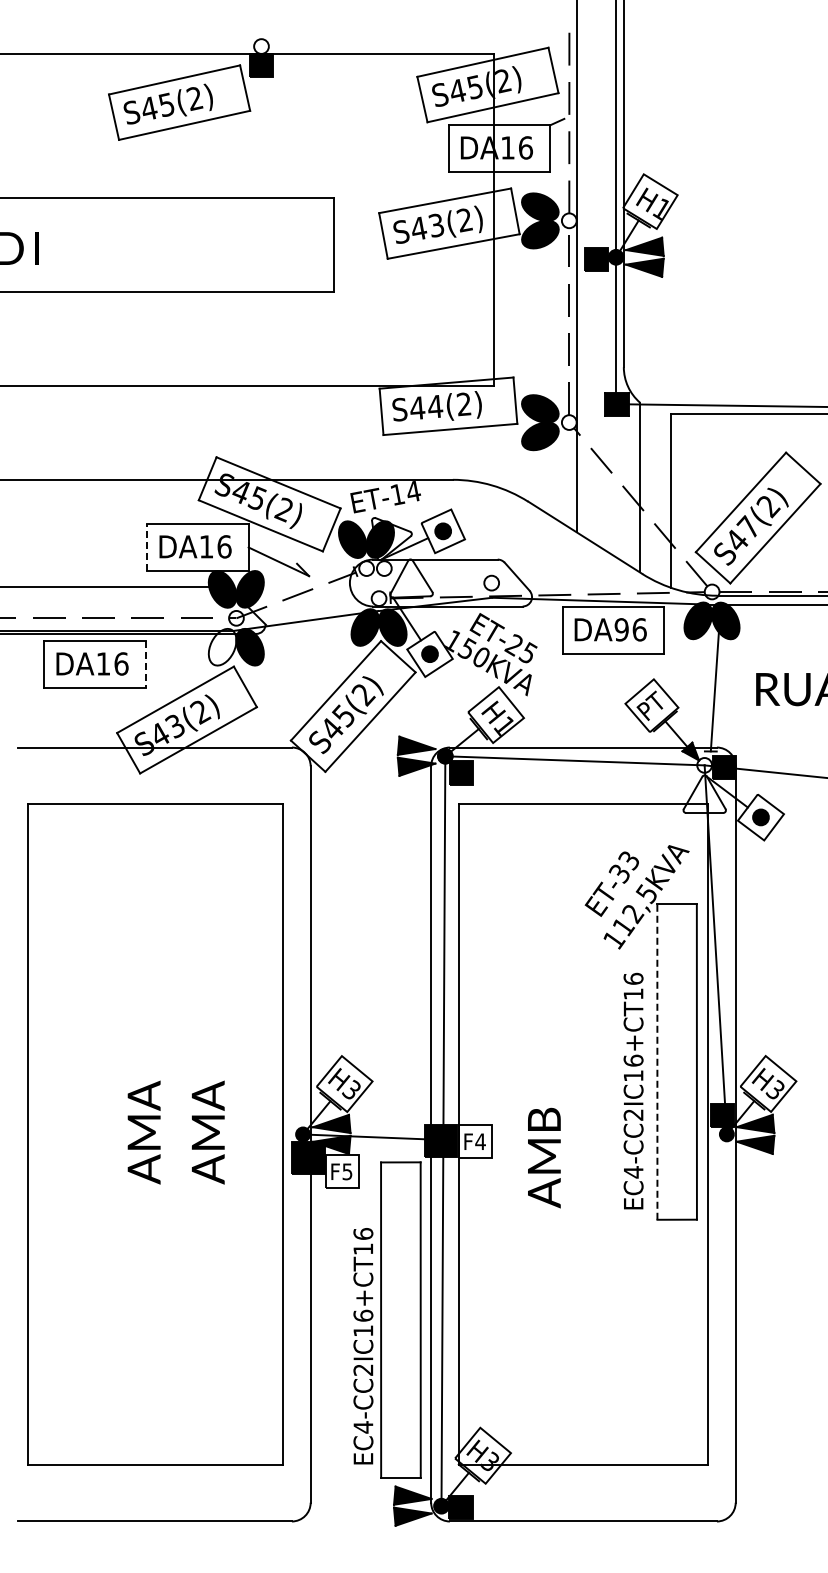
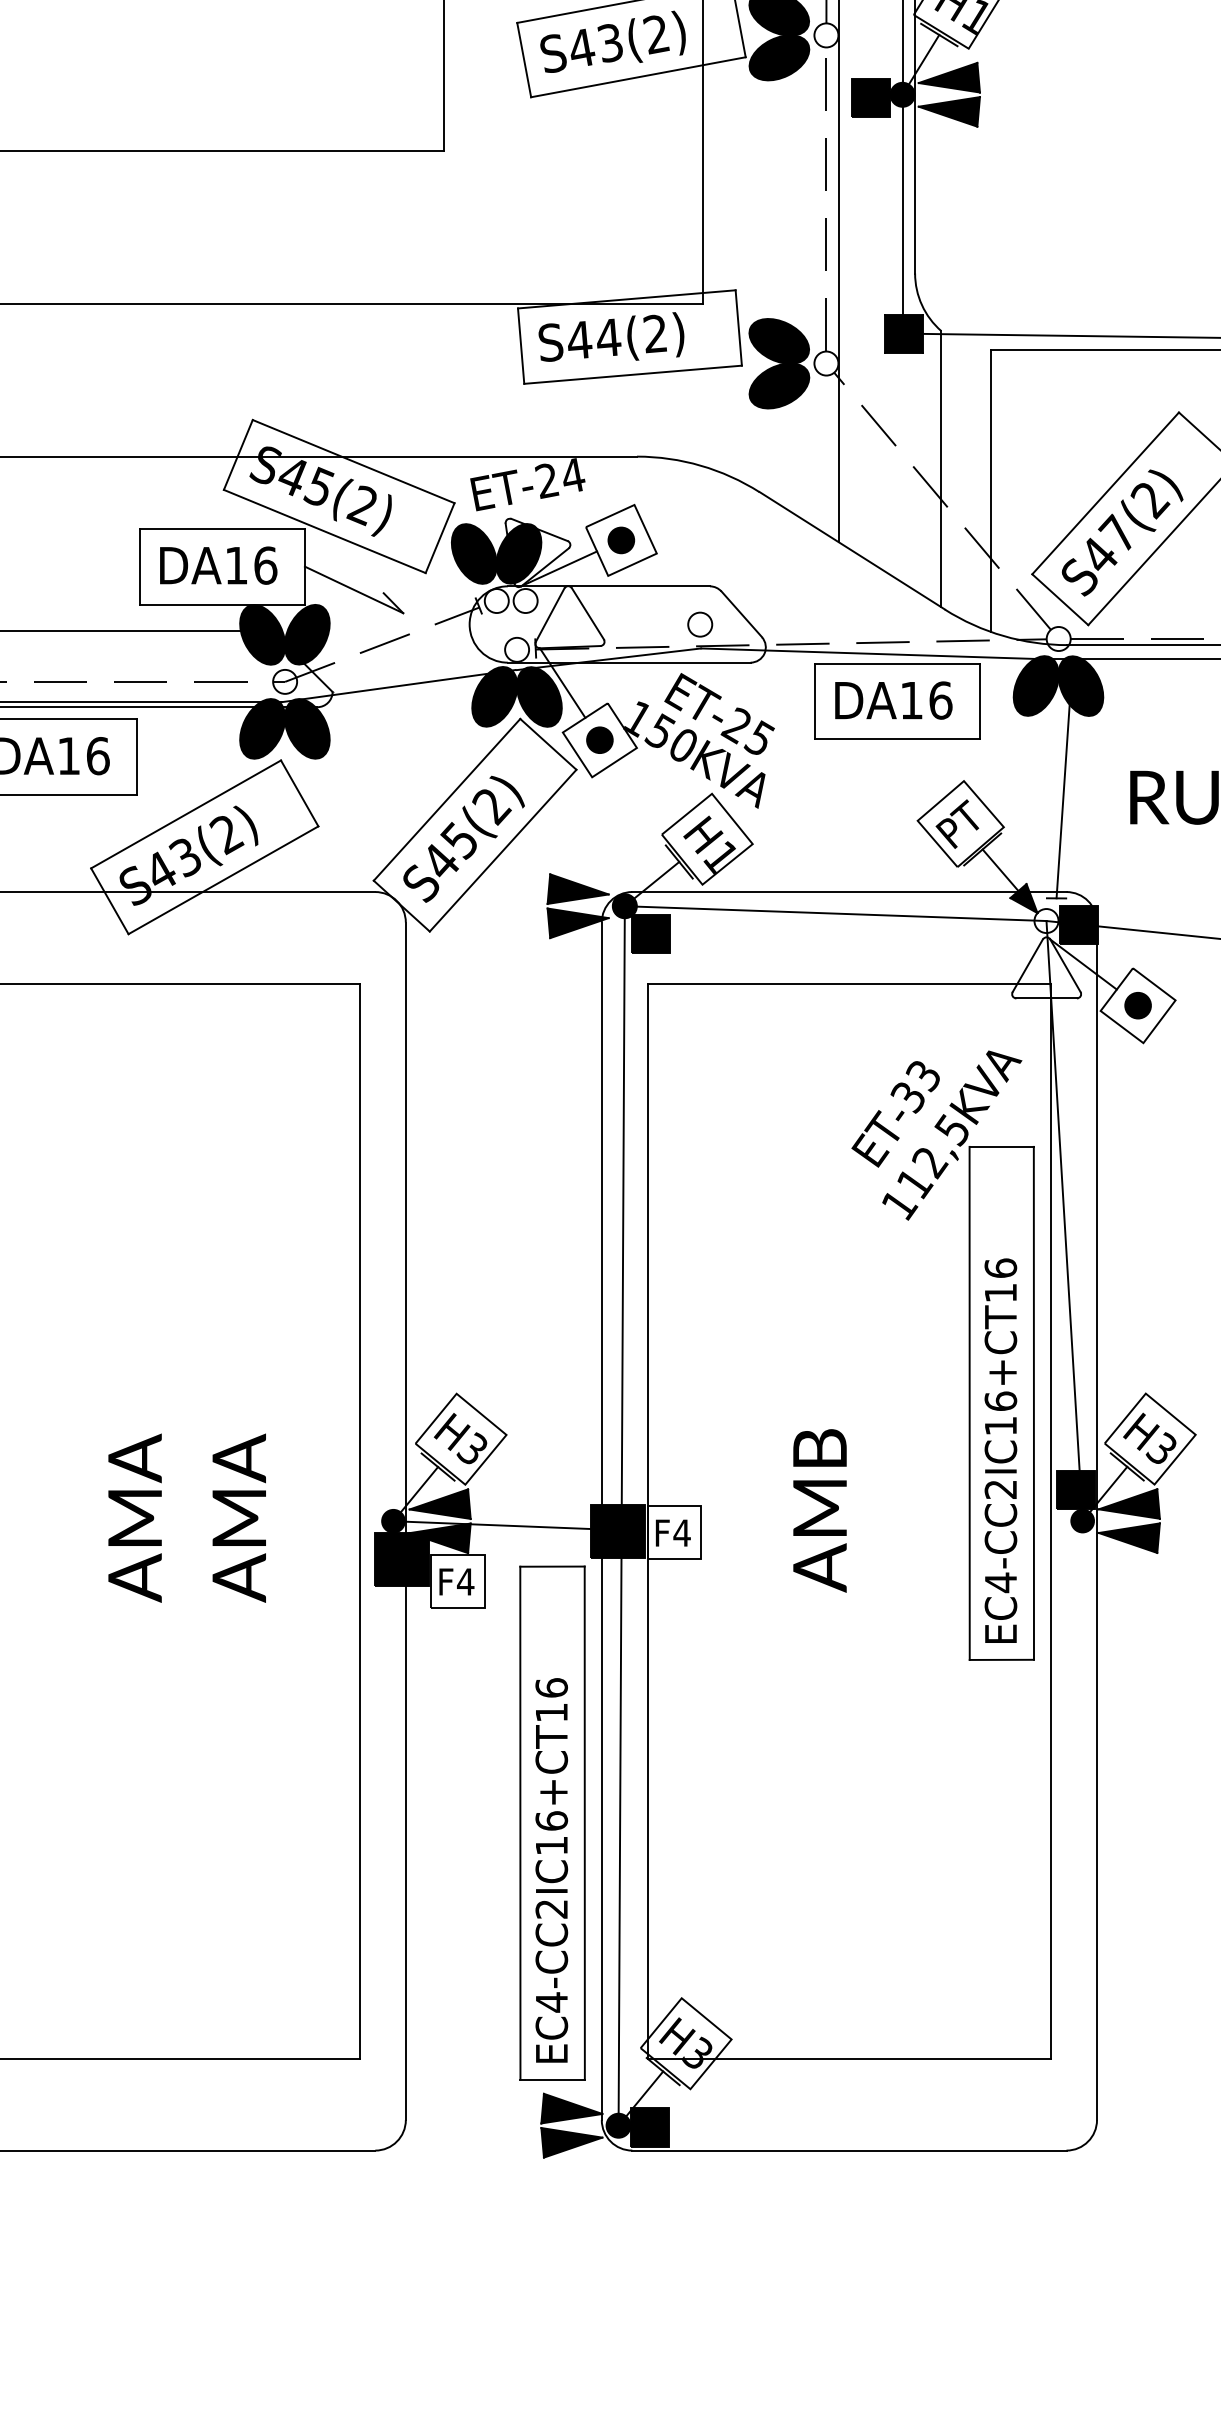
text: (397, 494) -> (547, 480), ET-14 -> ET-24
line: (147, 546) -> (140, 565), dashed -> solid
text: (621, 629) -> (911, 700), DA96 -> DA16
fill: (222, 646) -> (262, 727), added
line: (145, 665) -> (137, 758), dashed -> solid
line: (657, 1062) -> (969, 1404), dashed -> solid
text: (633, 1090) -> (1000, 1449), moved
text: (544, 1157) -> (820, 1509), moved
text: (347, 1171) -> (465, 1581), F5 -> F4
text: (363, 1346) -> (551, 1870), moved

